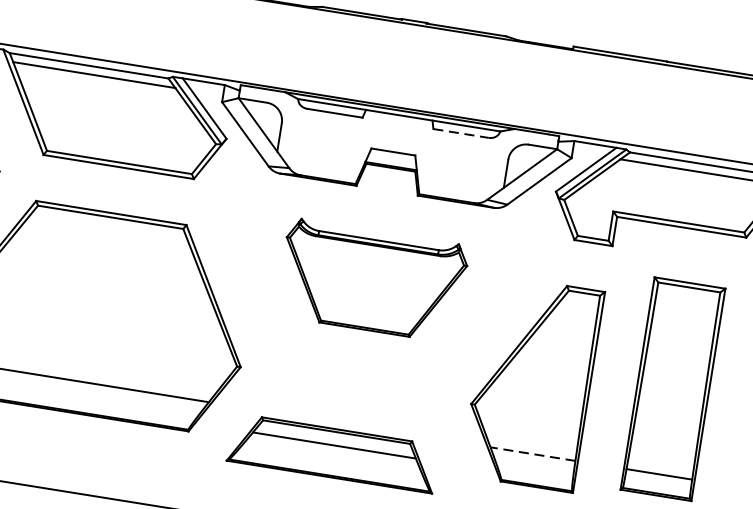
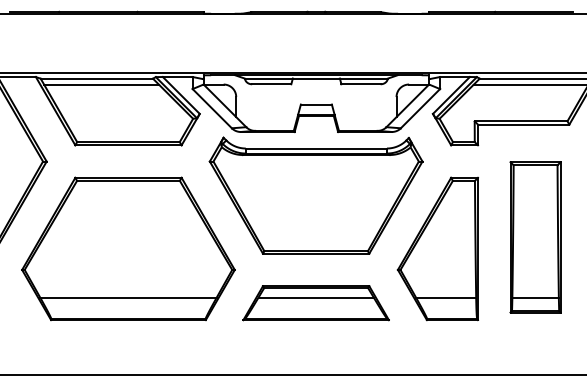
line: (461, 133) -> (361, 84), dashed -> solid
part: (371, 280) -> (315, 195), size x1.67
part: (332, 453) -> (315, 303), moved
line: (532, 453) -> (445, 297), dashed -> solid

